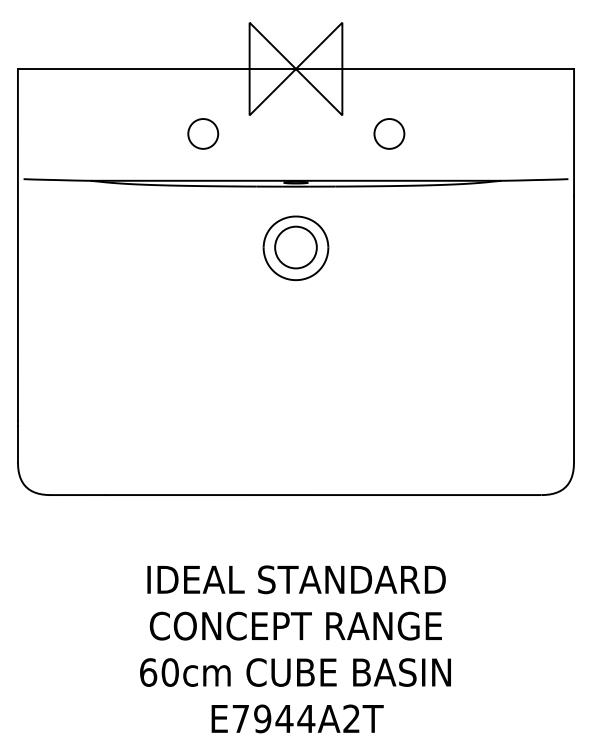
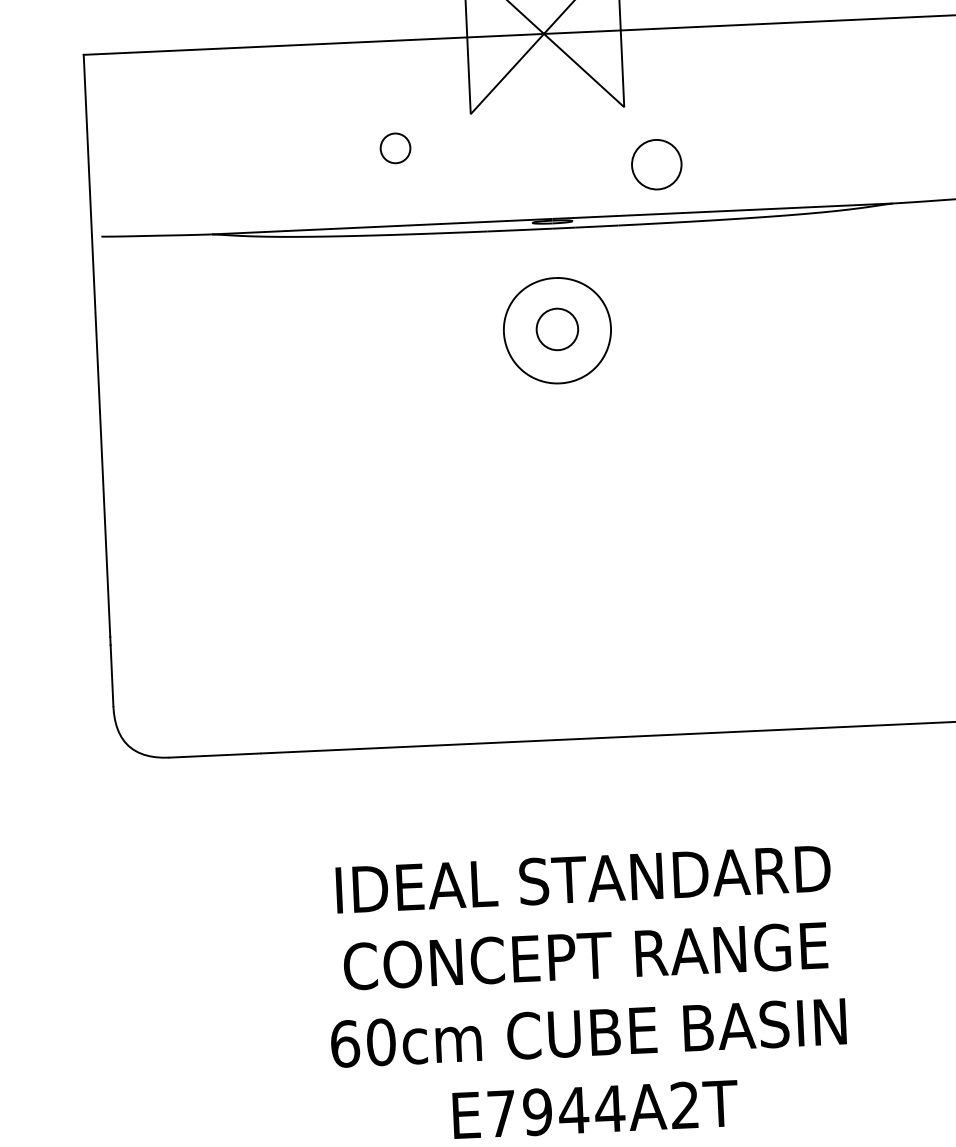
part: (203, 133) -> (395, 147), size x0.6
part: (389, 133) -> (656, 163), moved
circle: (295, 247) -> (556, 329), size x0.6

